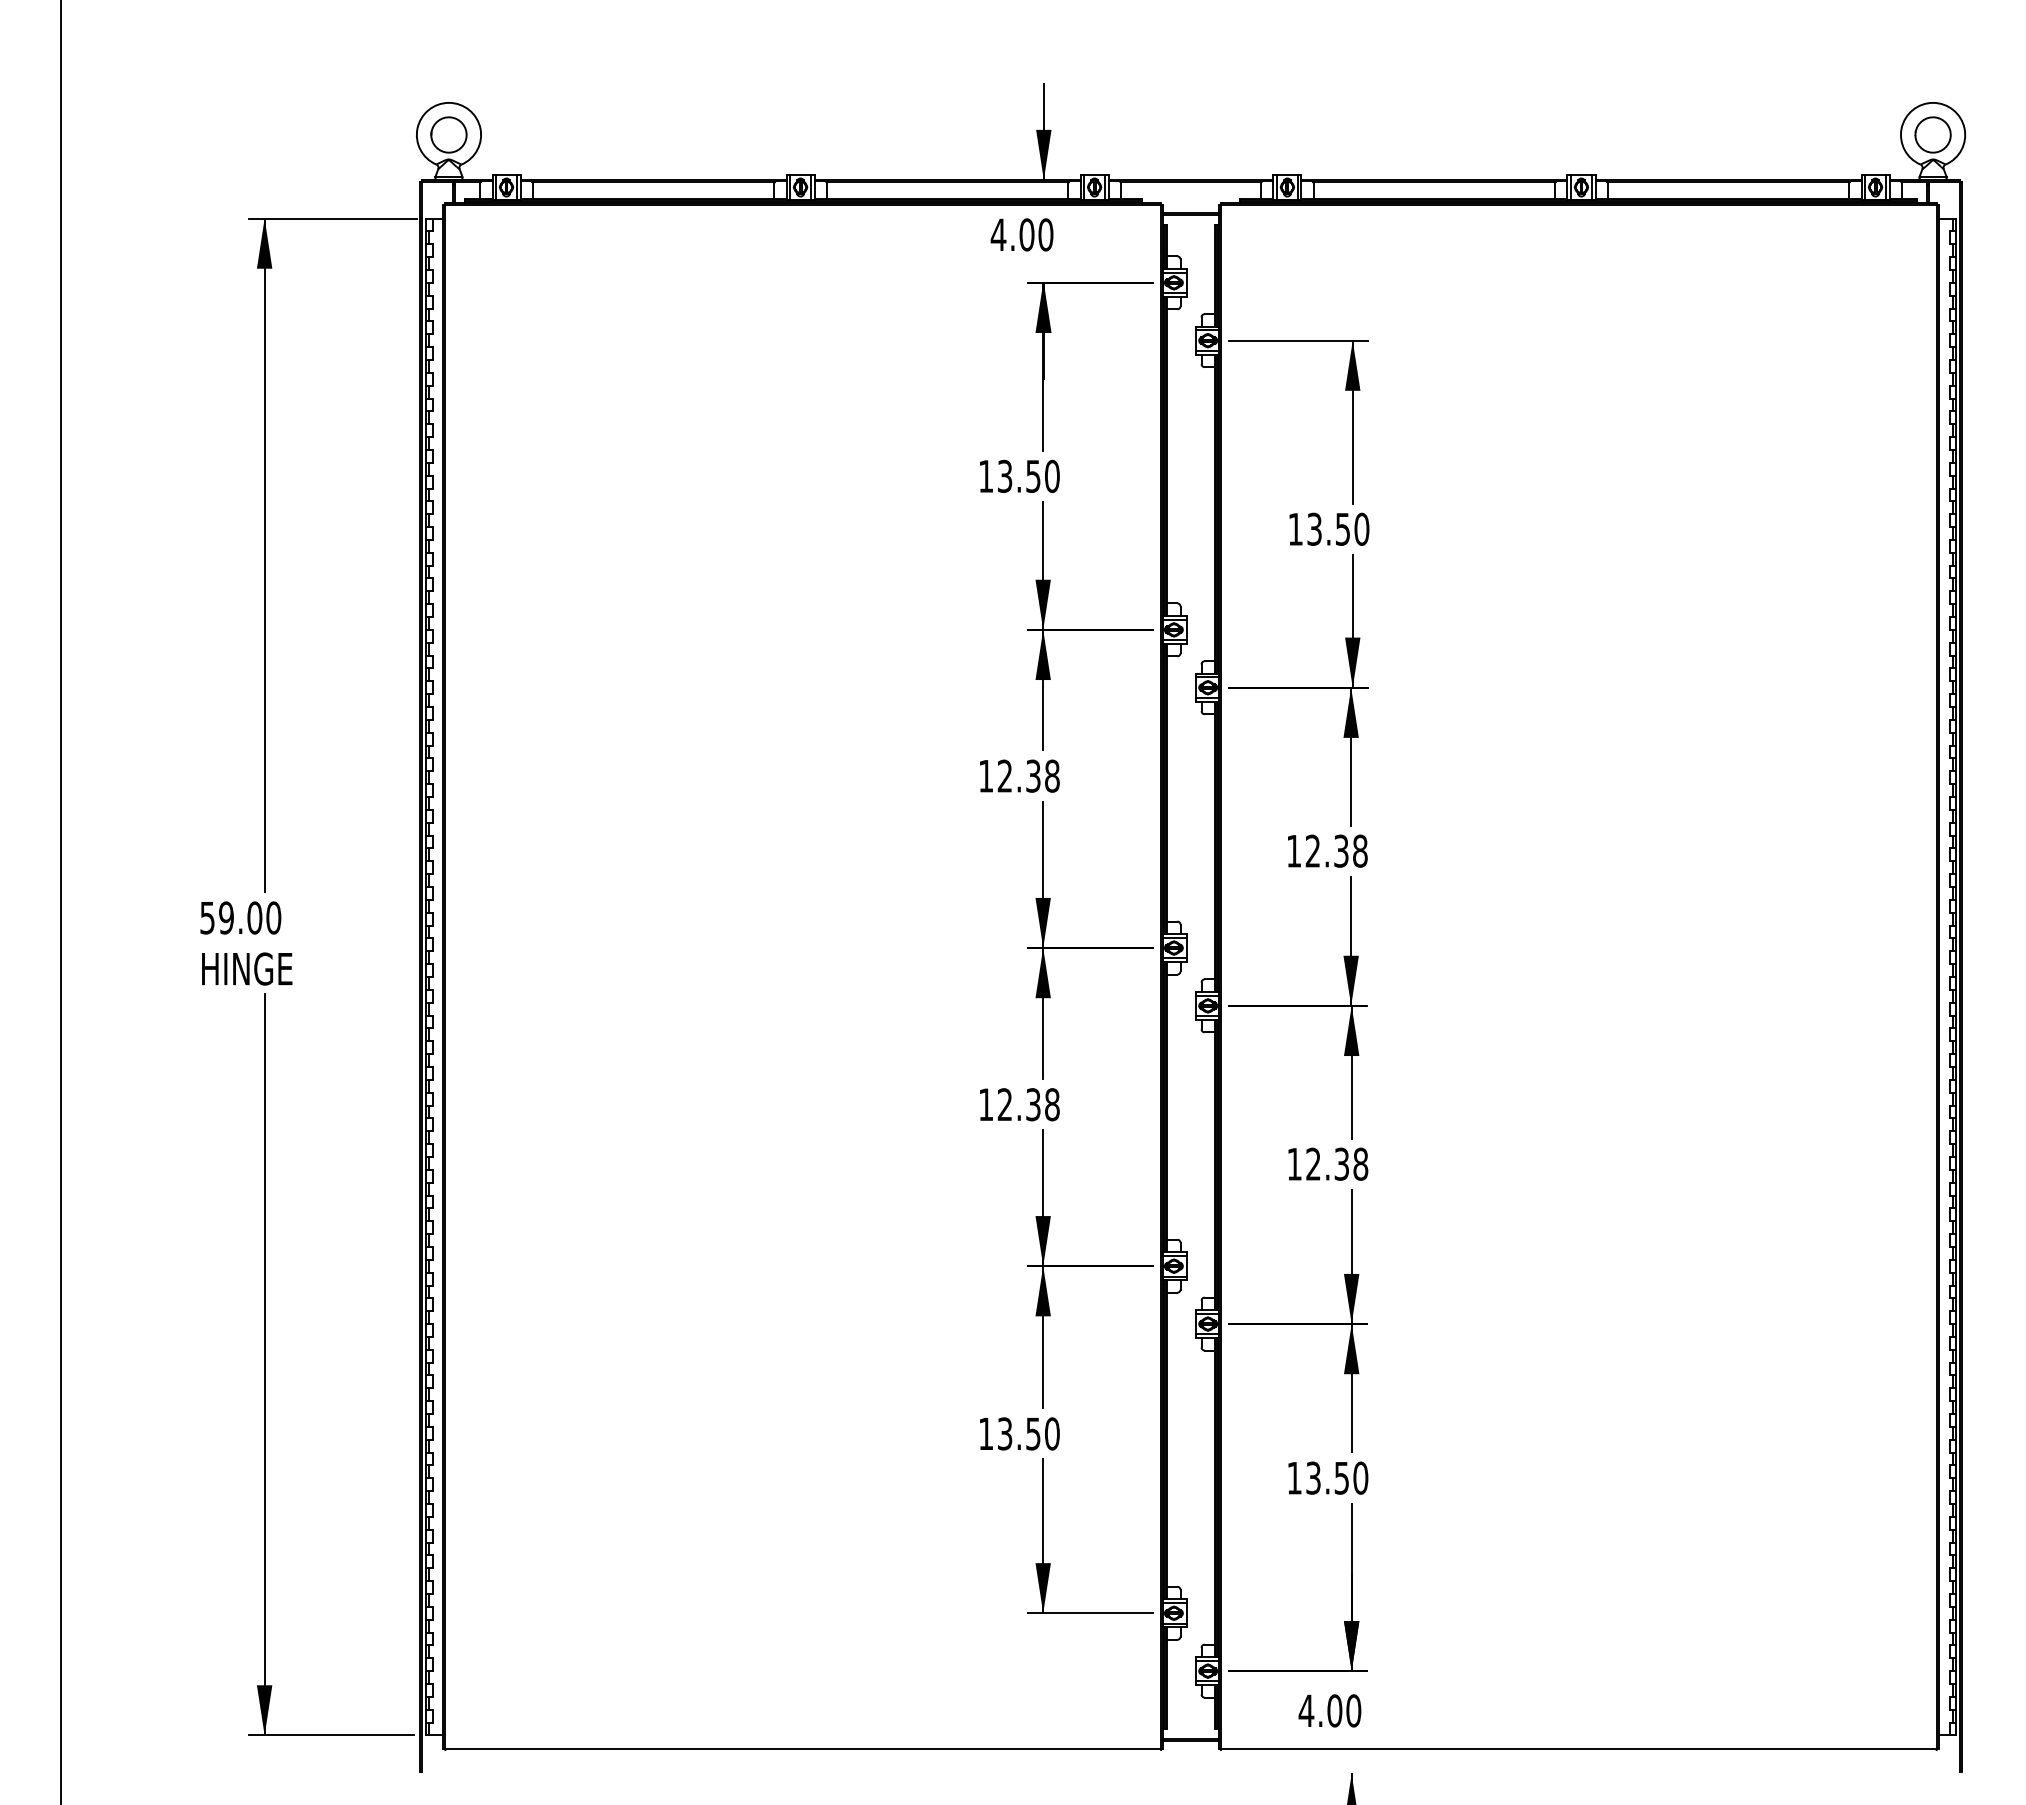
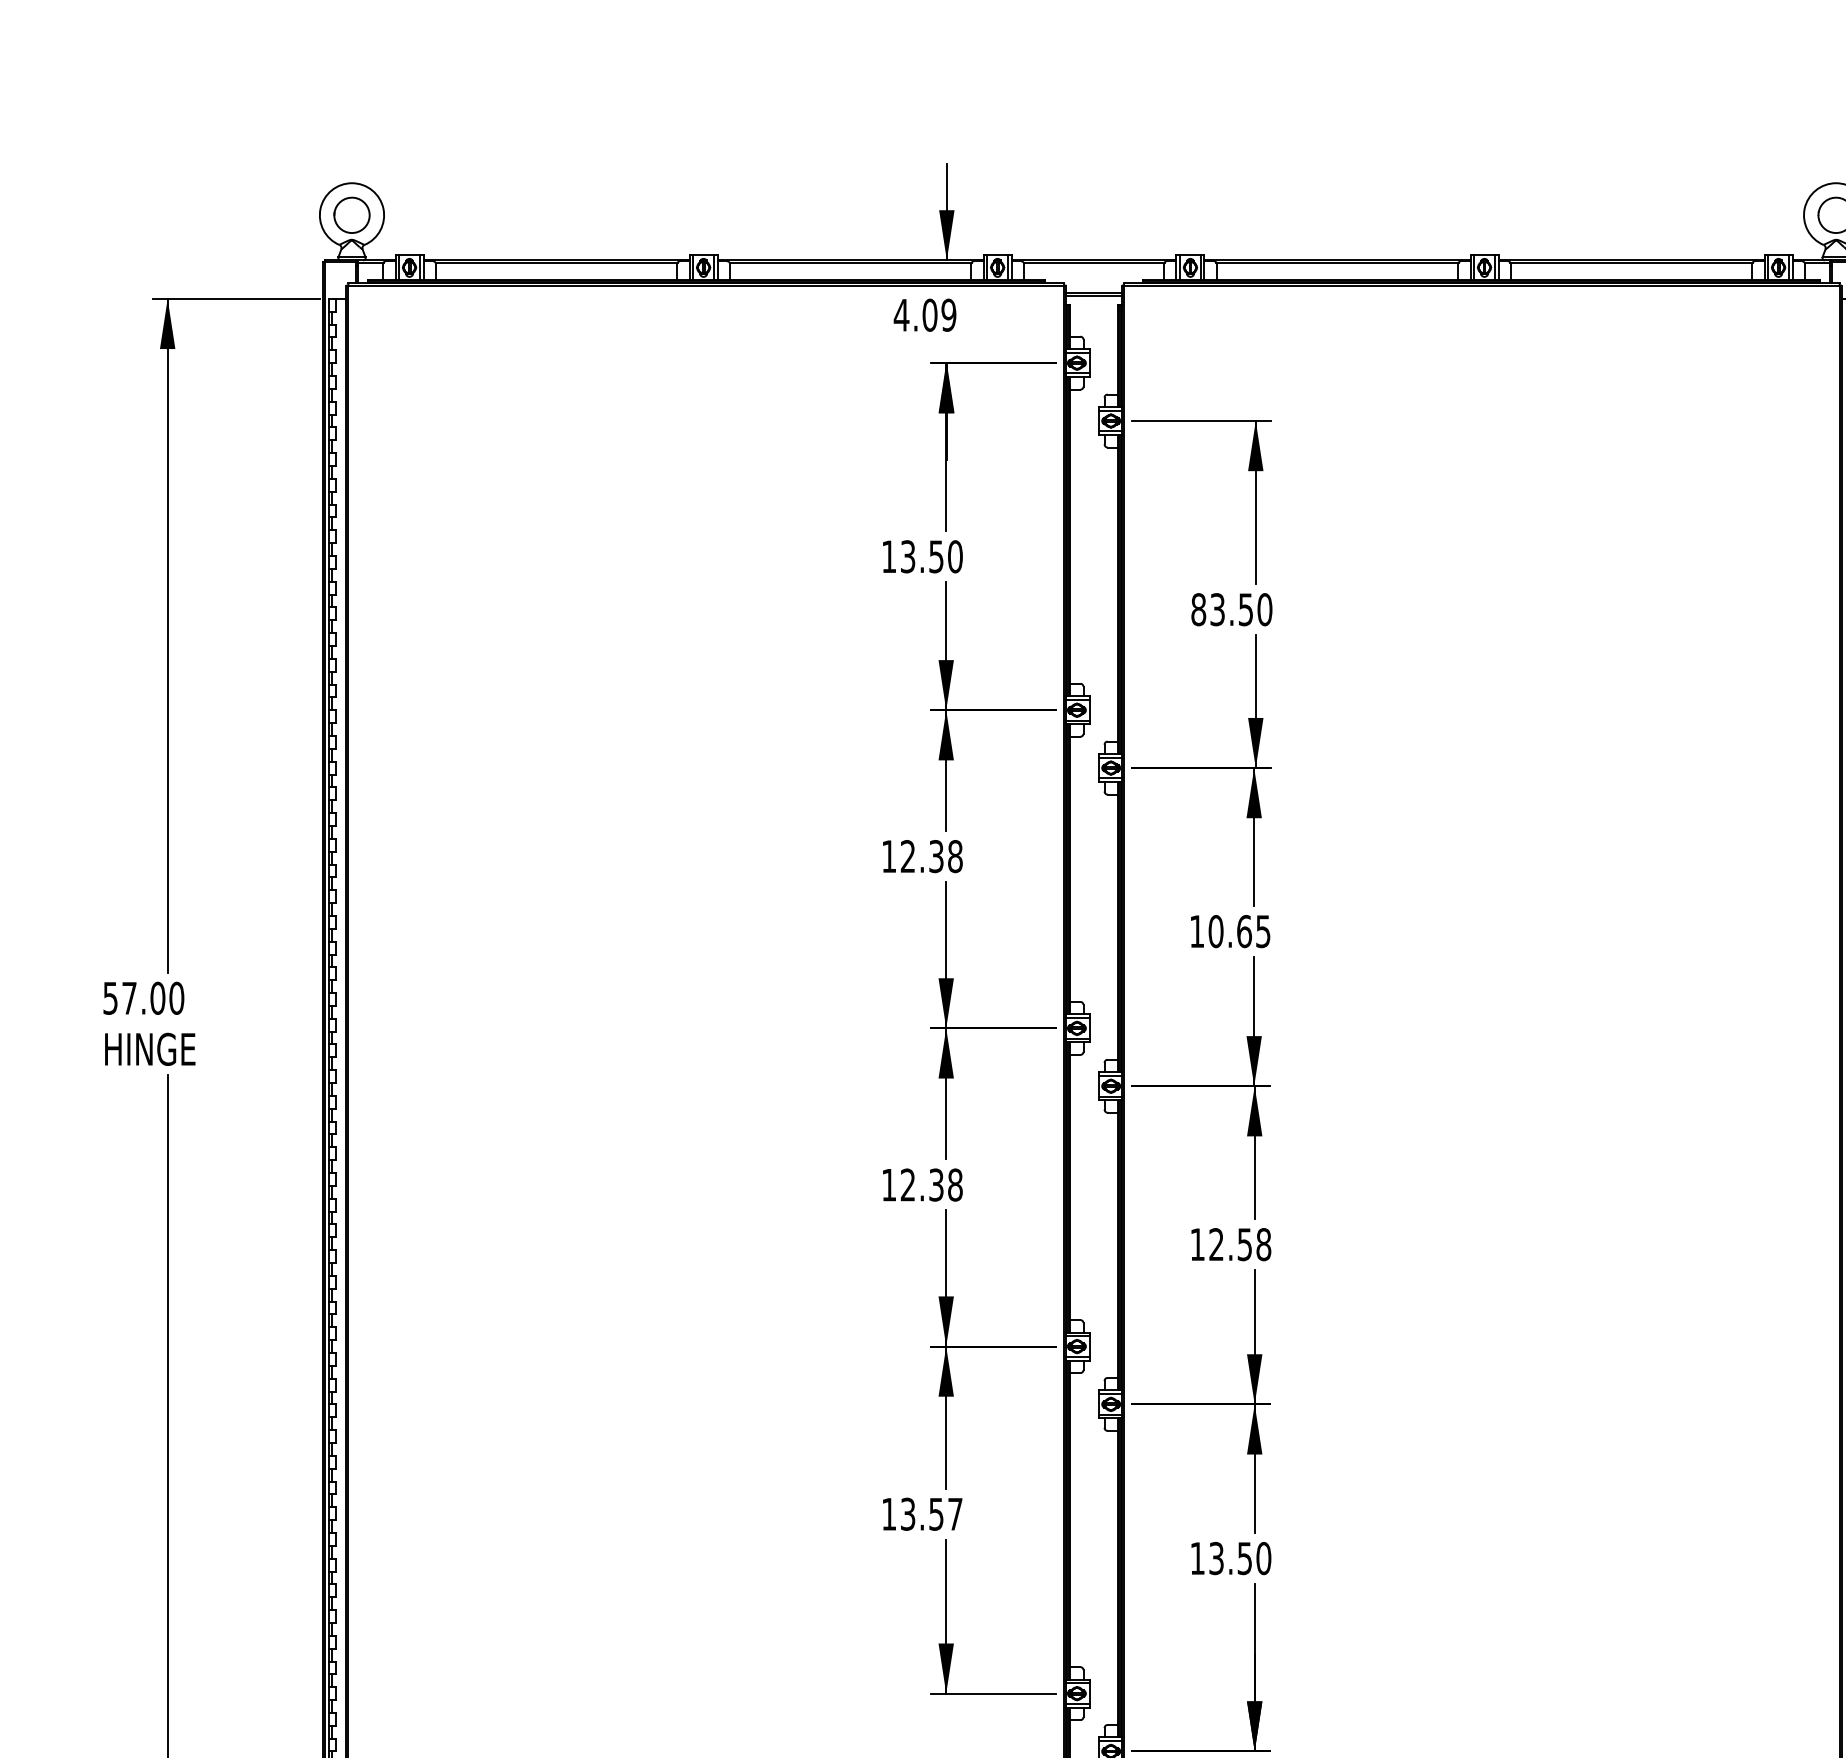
text: (1045, 234) -> (948, 314), 4.00 -> 4.09
text: (1295, 528) -> (1198, 608), 13.50 -> 83.50
text: (1336, 850) -> (1239, 930), 12.38 -> 10.65
text: (226, 917) -> (129, 997), 59.00 -> 57.00
text: (1341, 1163) -> (1244, 1243), 12.38 -> 12.58
text: (1052, 1433) -> (955, 1513), 13.50 -> 13.57

